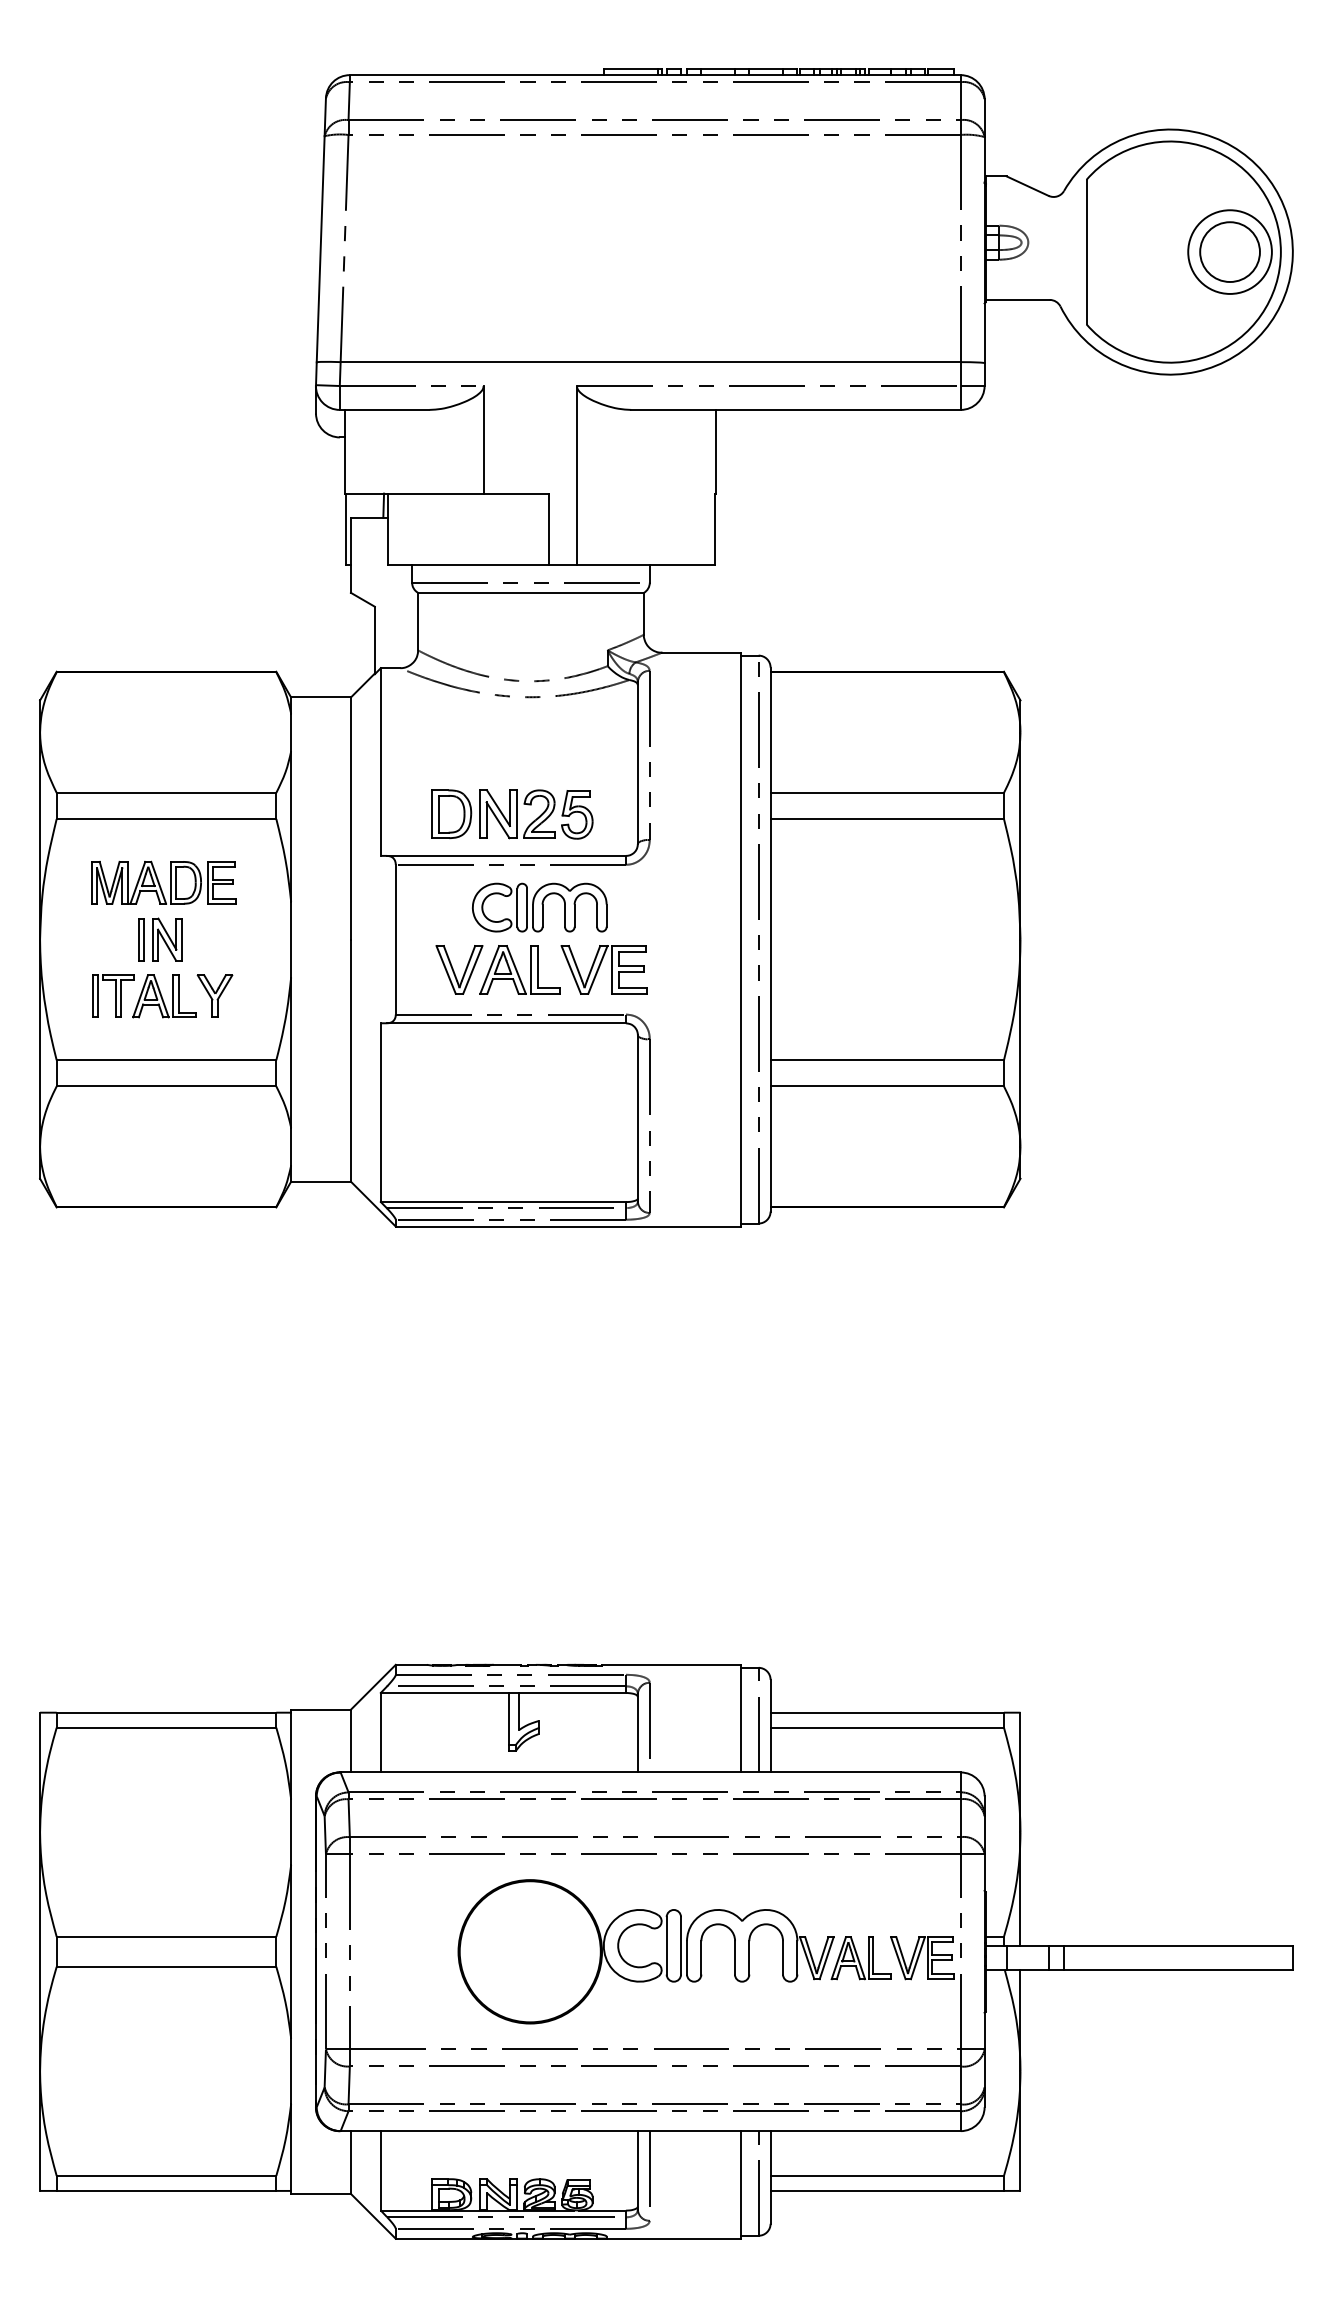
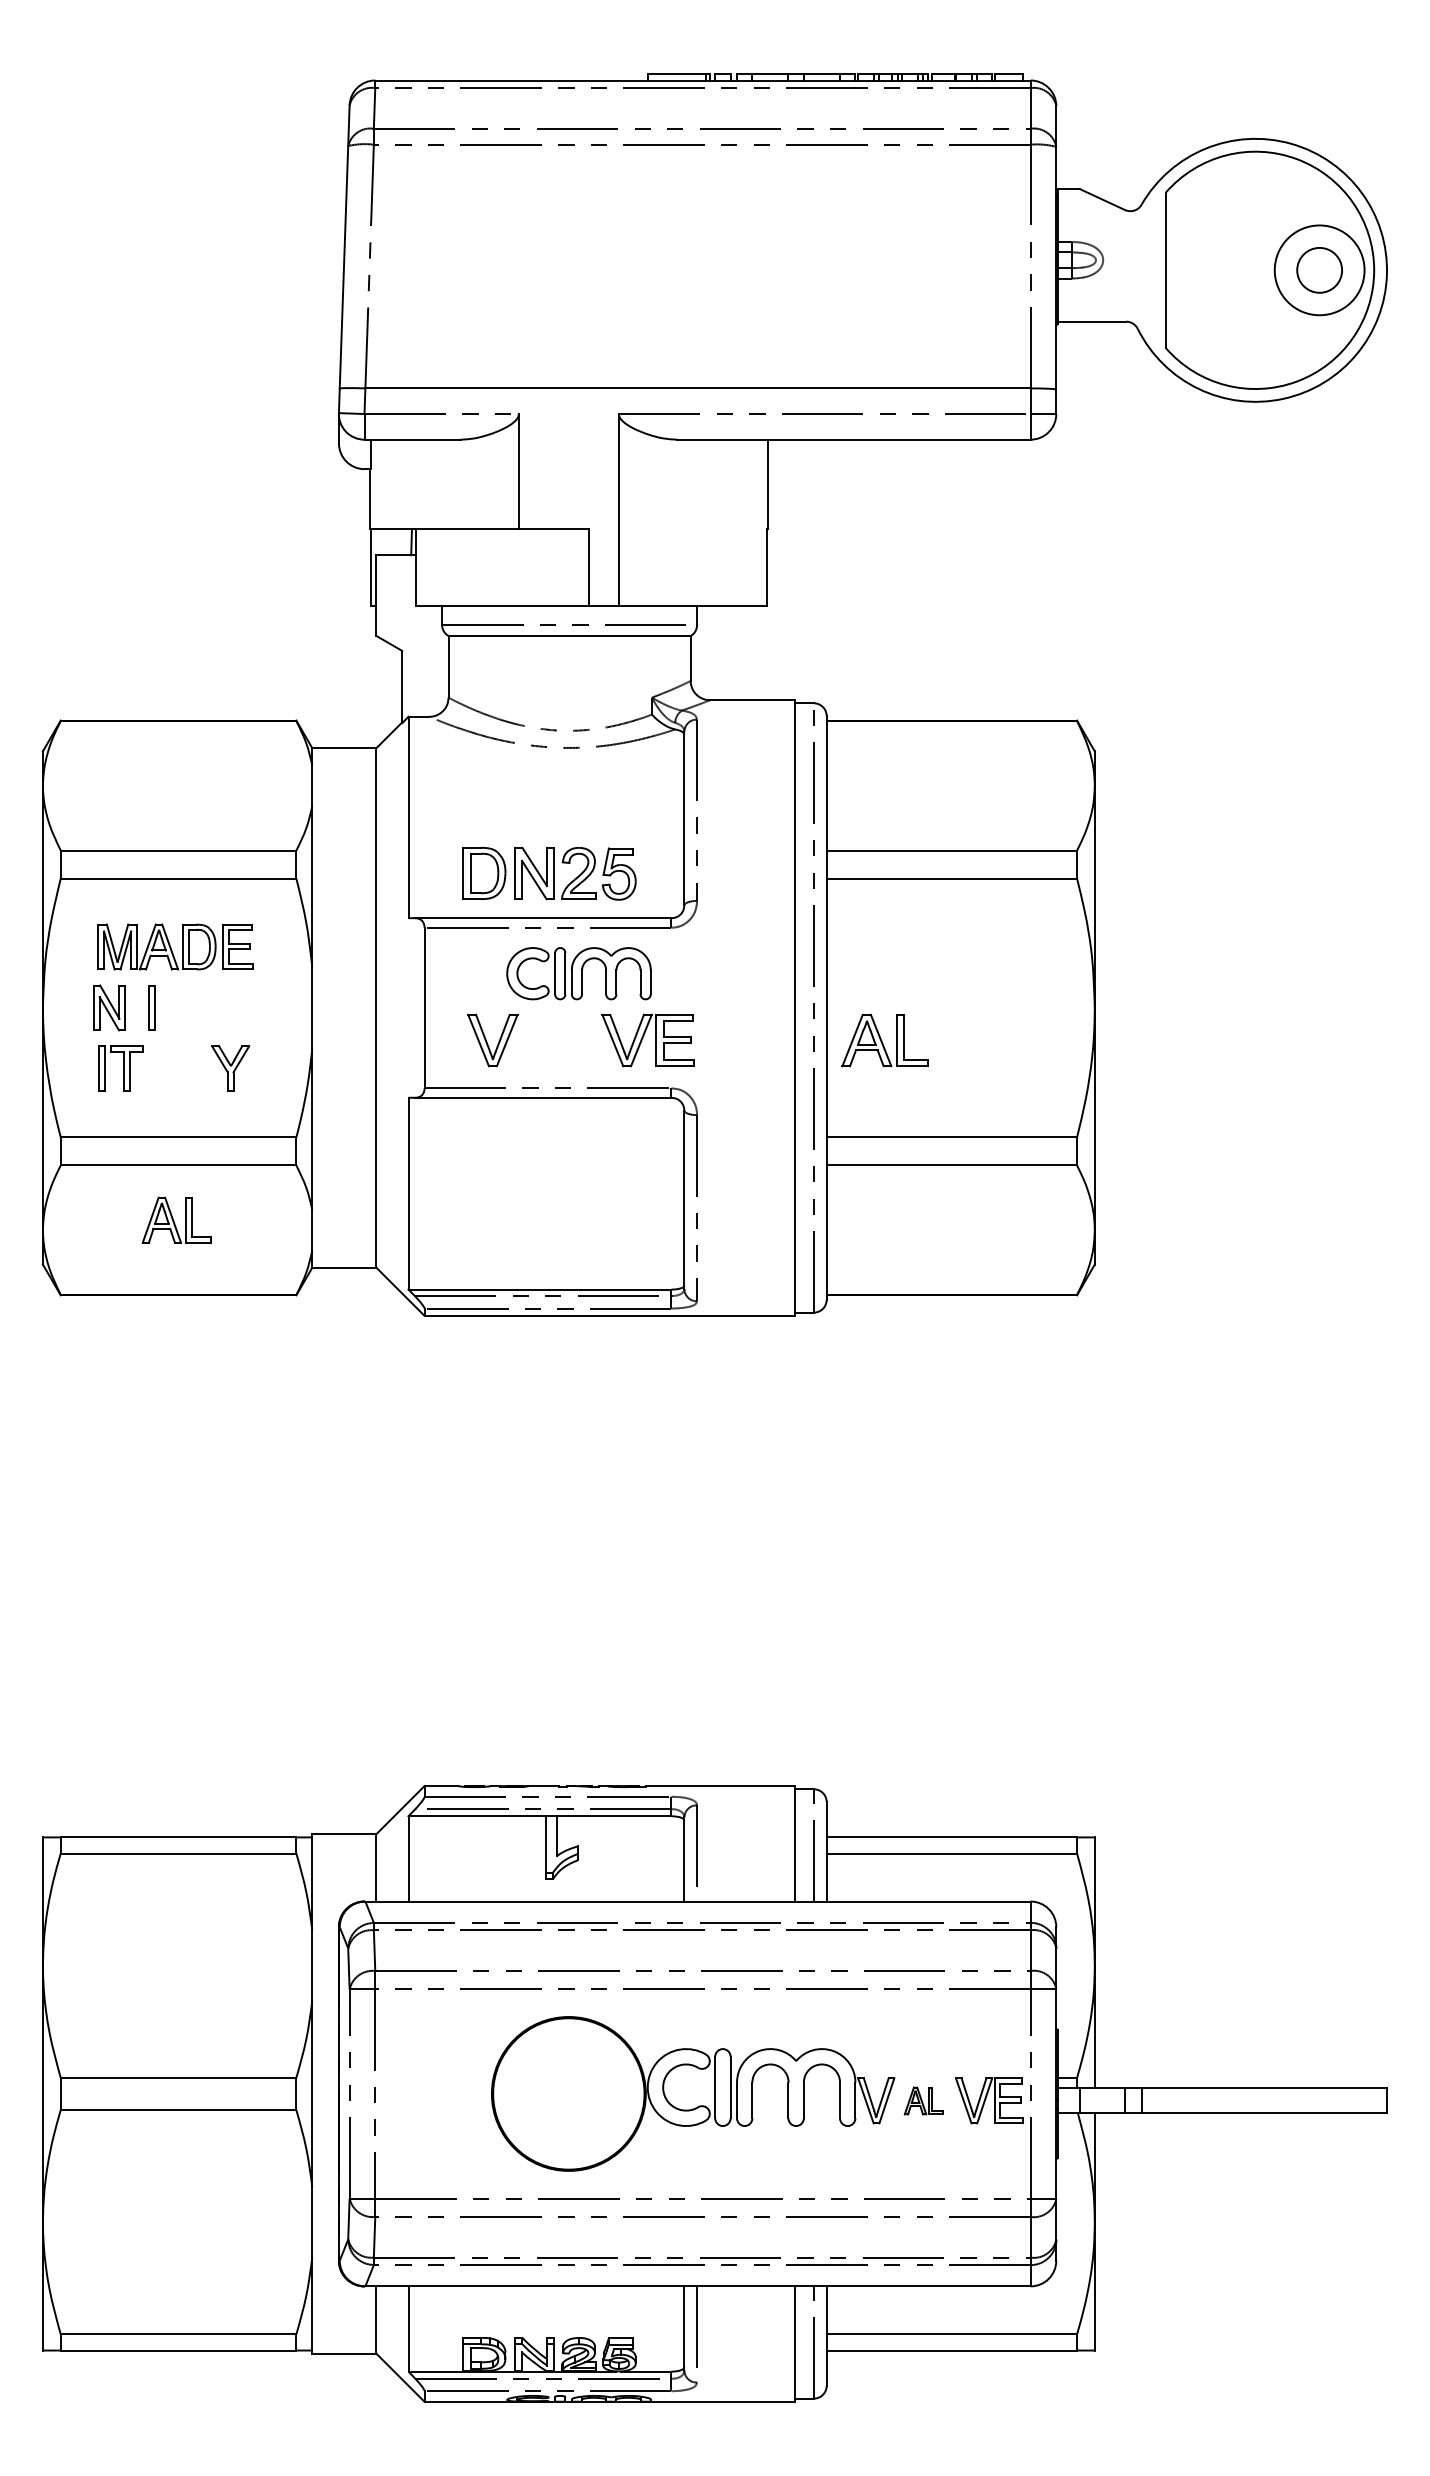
circle: (1229, 252) -> (1319, 270), size x0.7
part: (167, 939) -> (109, 1007), moved
part: (519, 969) -> (884, 1040), moved
part: (164, 996) -> (176, 1220), moved
part: (860, 1958) -> (923, 2101), size x0.6

